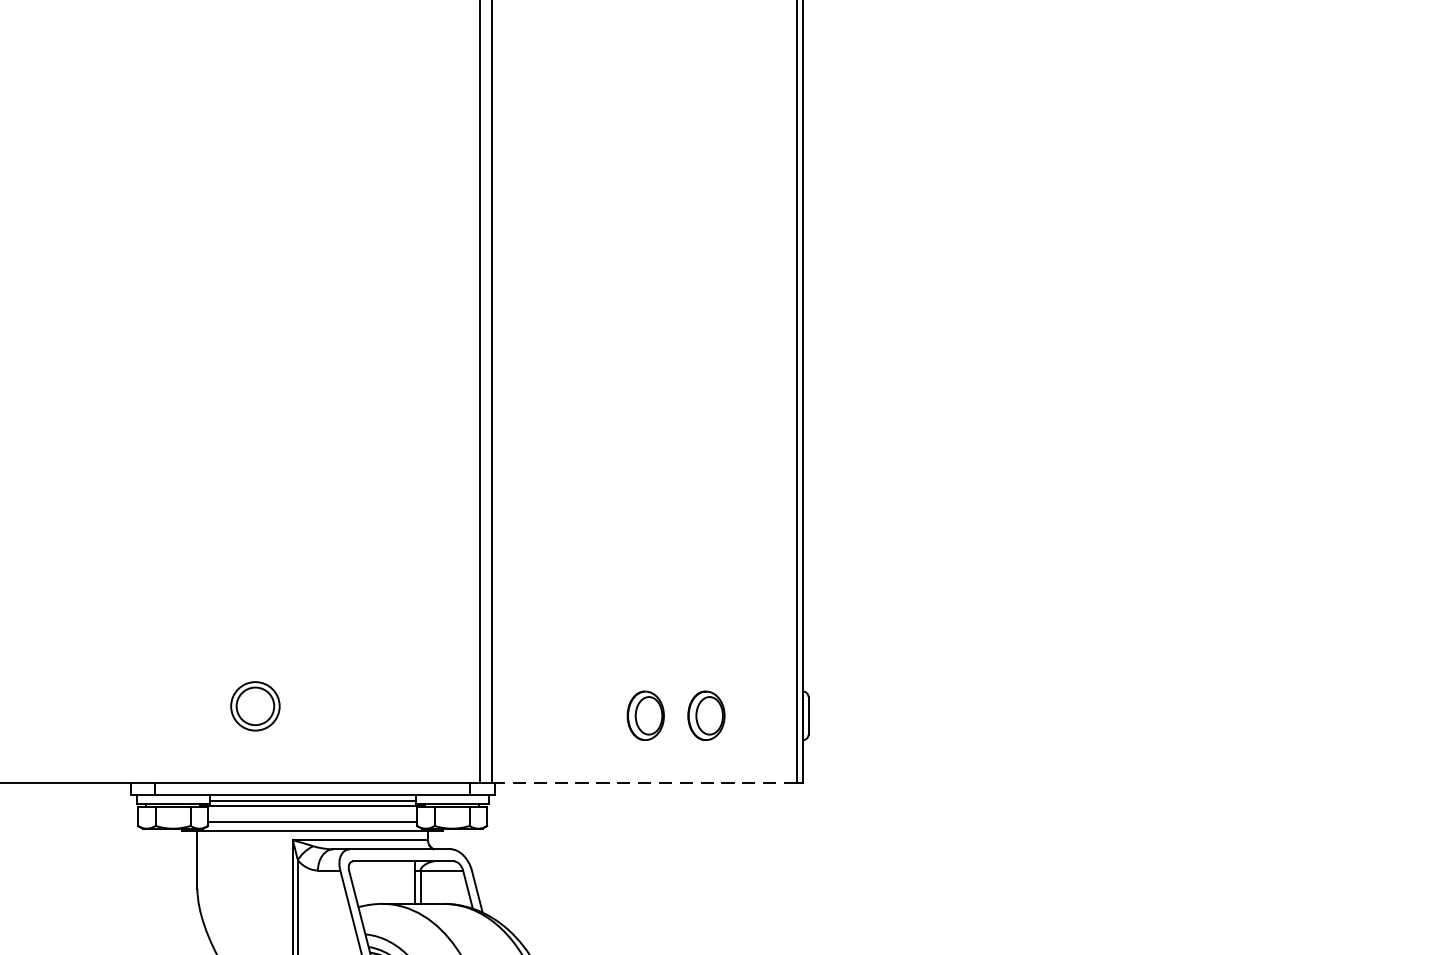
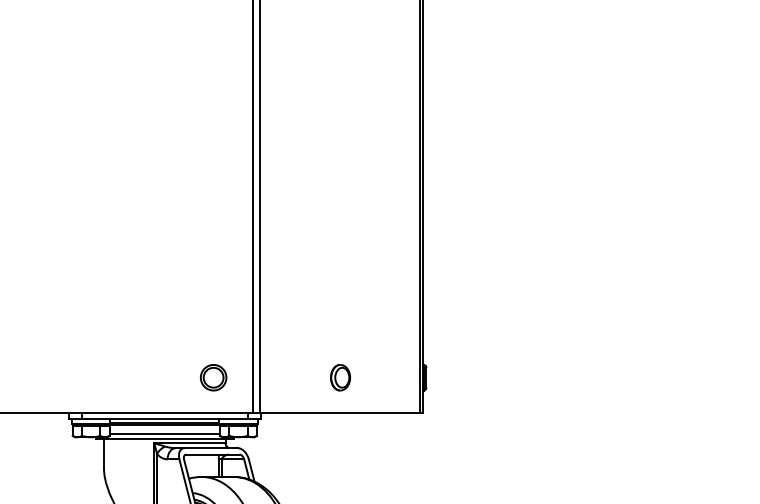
part: (255, 705) -> (213, 377), moved
part: (706, 715) -> (372, 377), removed
line: (643, 781) -> (339, 412), dashed -> solid

